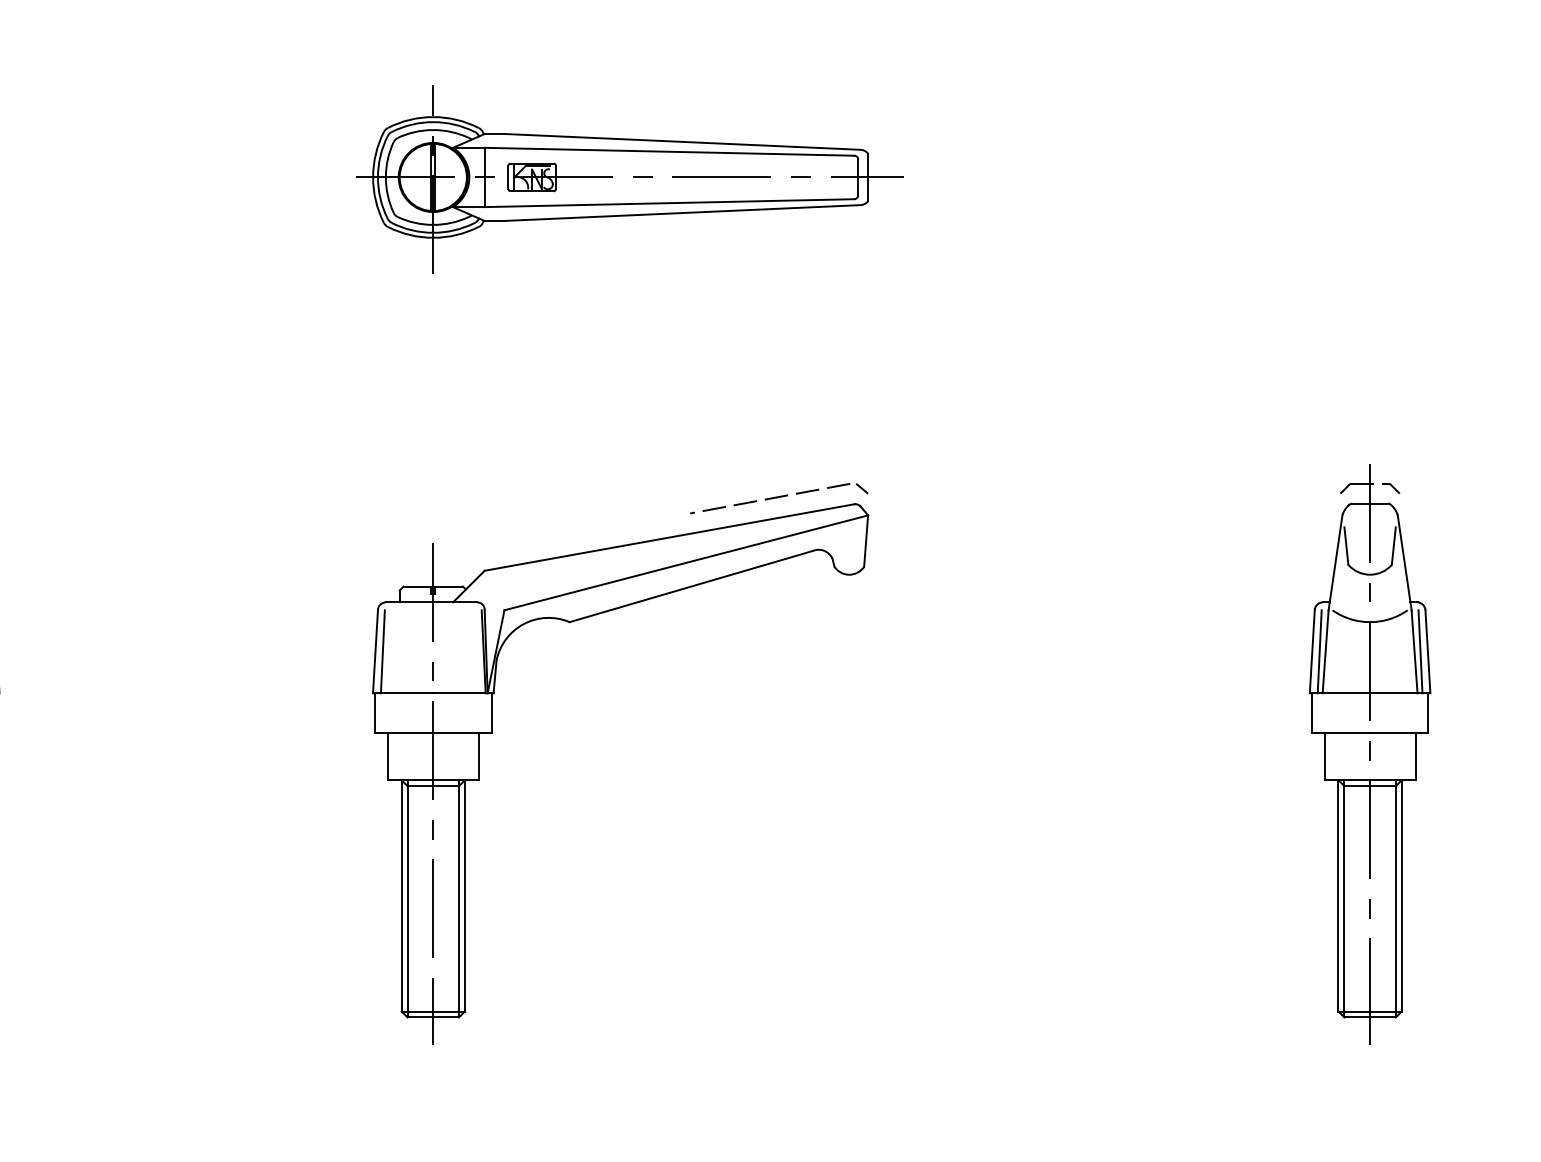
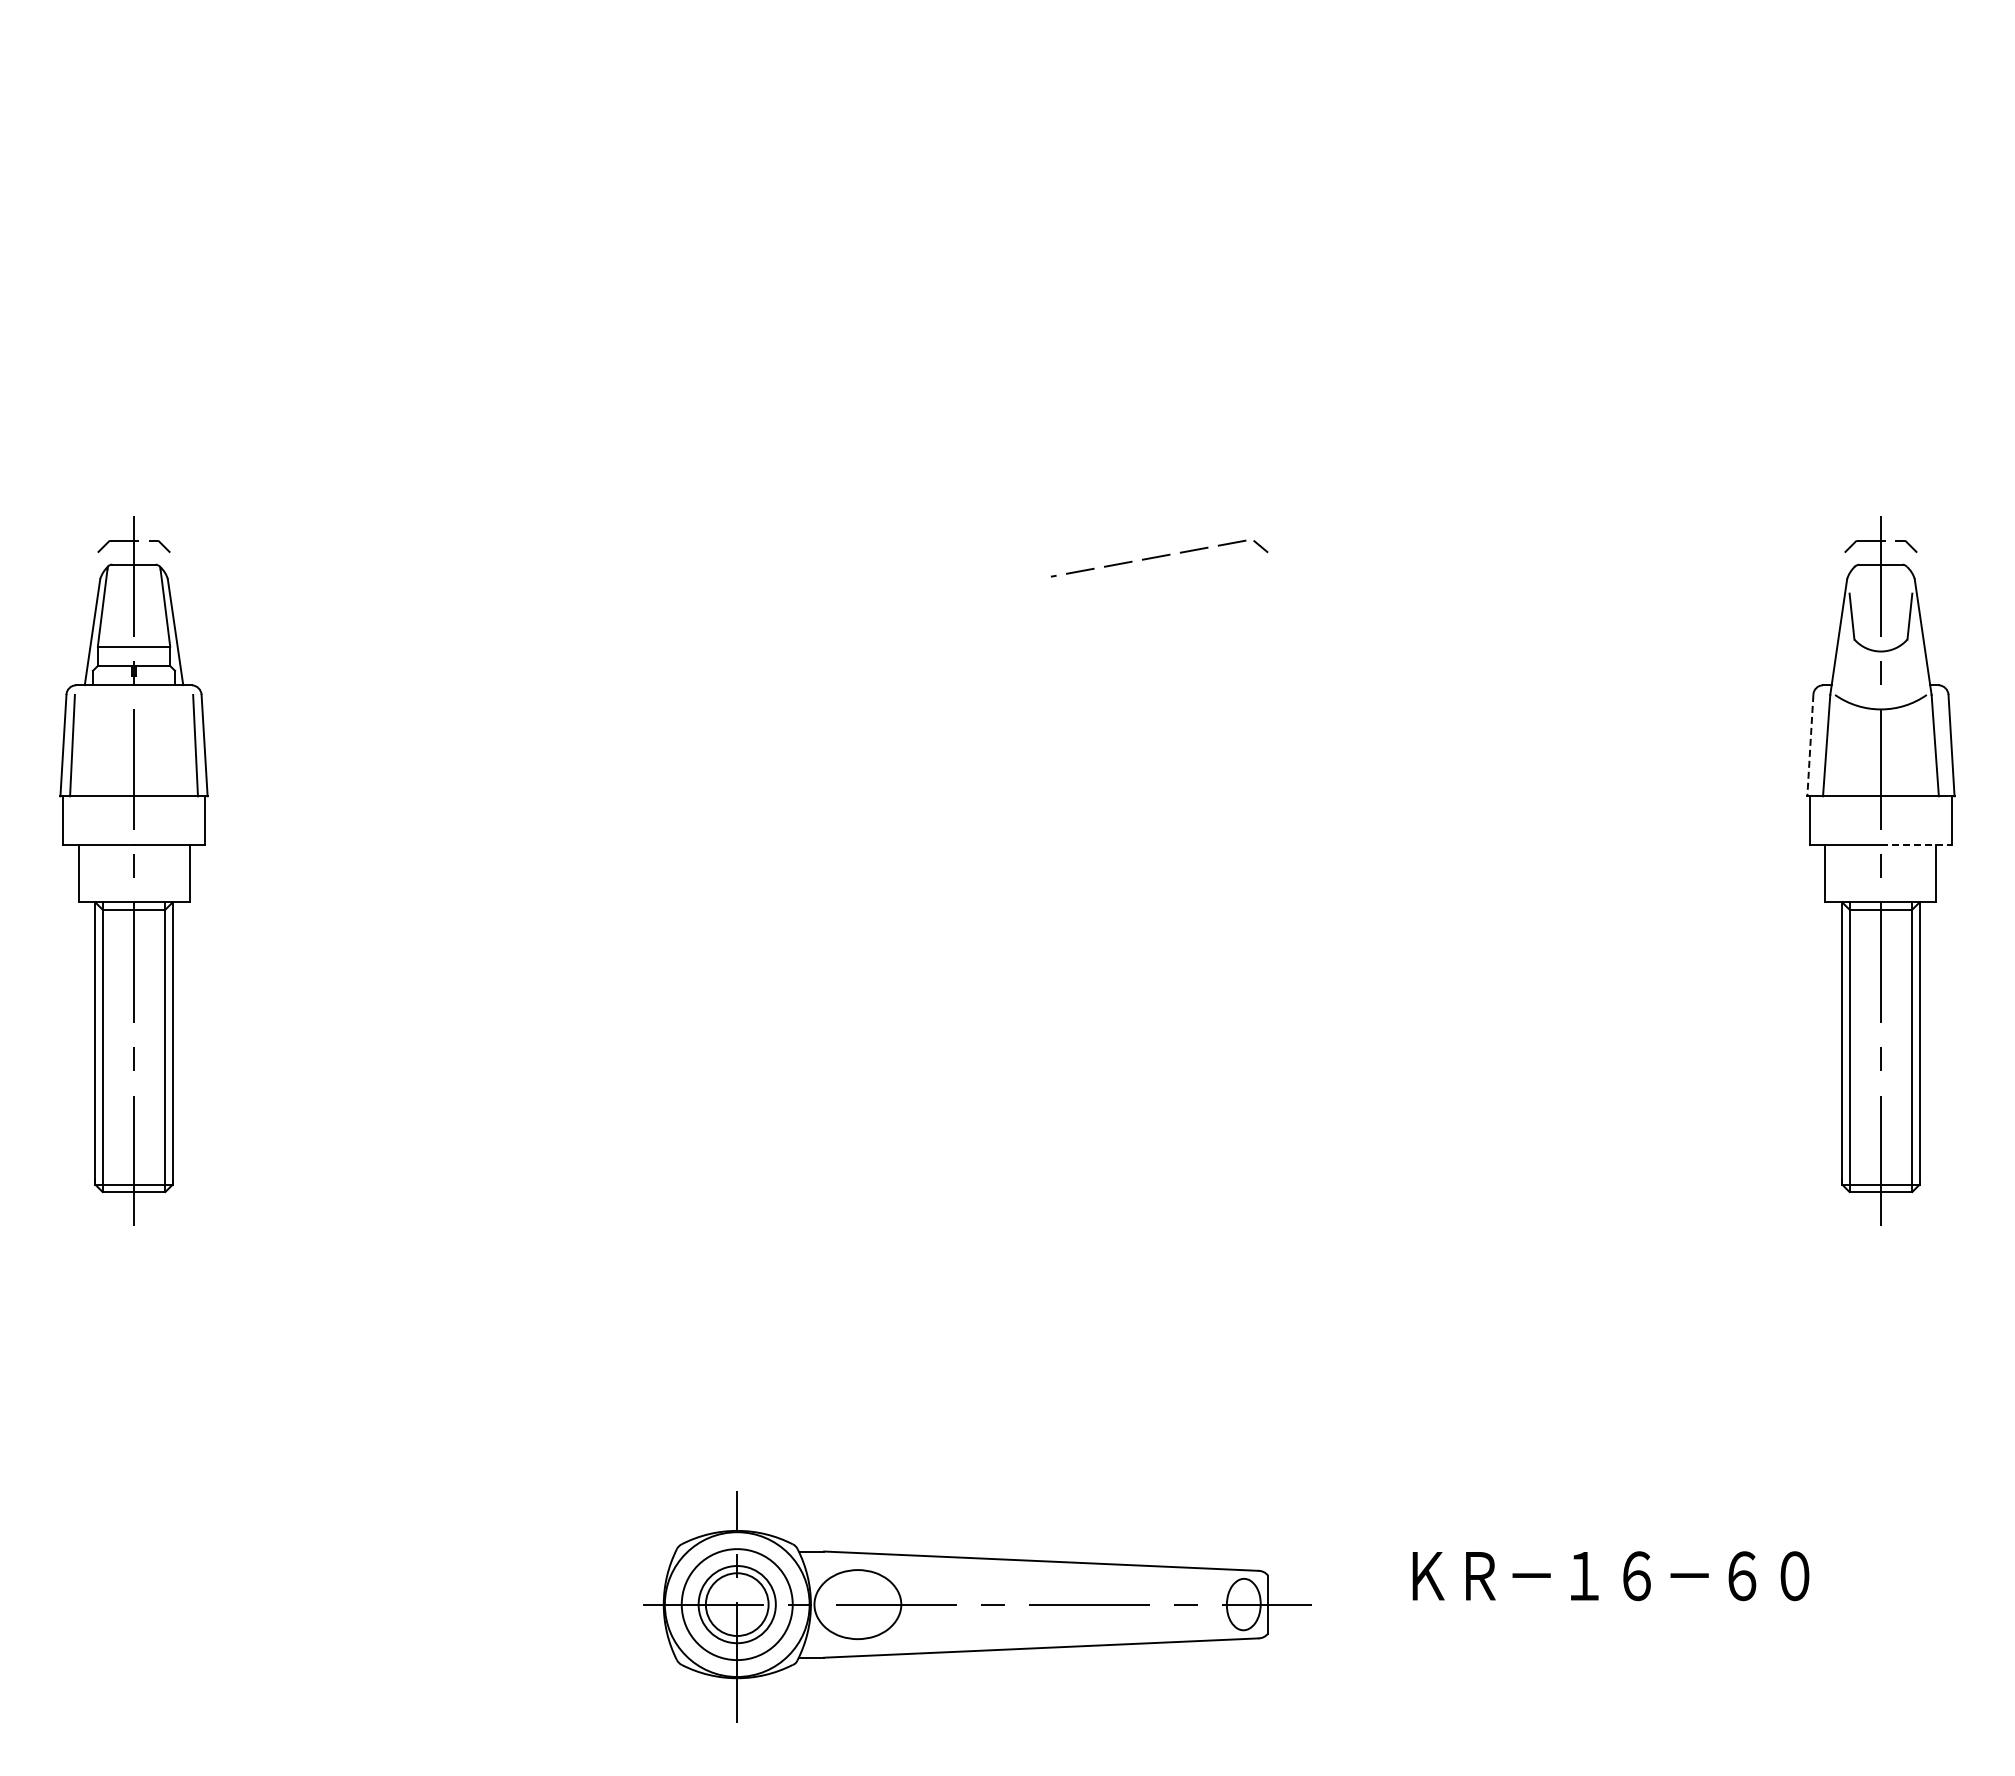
part: (630, 179) -> (977, 168), removed
line: (1312, 651) -> (1810, 745), solid -> dashed
line: (1319, 651) -> (1819, 745), removed
line: (1420, 651) -> (1942, 745), removed
line: (1399, 732) -> (1916, 844), solid -> dashed
part: (491, 733) -> (808, 845), removed

